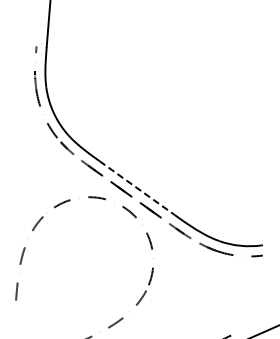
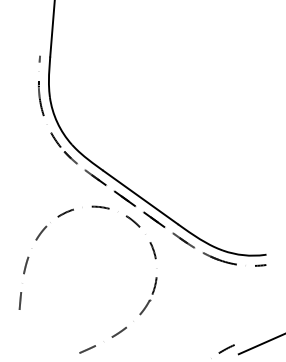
line: (137, 188) -> (141, 197), dashed -> solid

